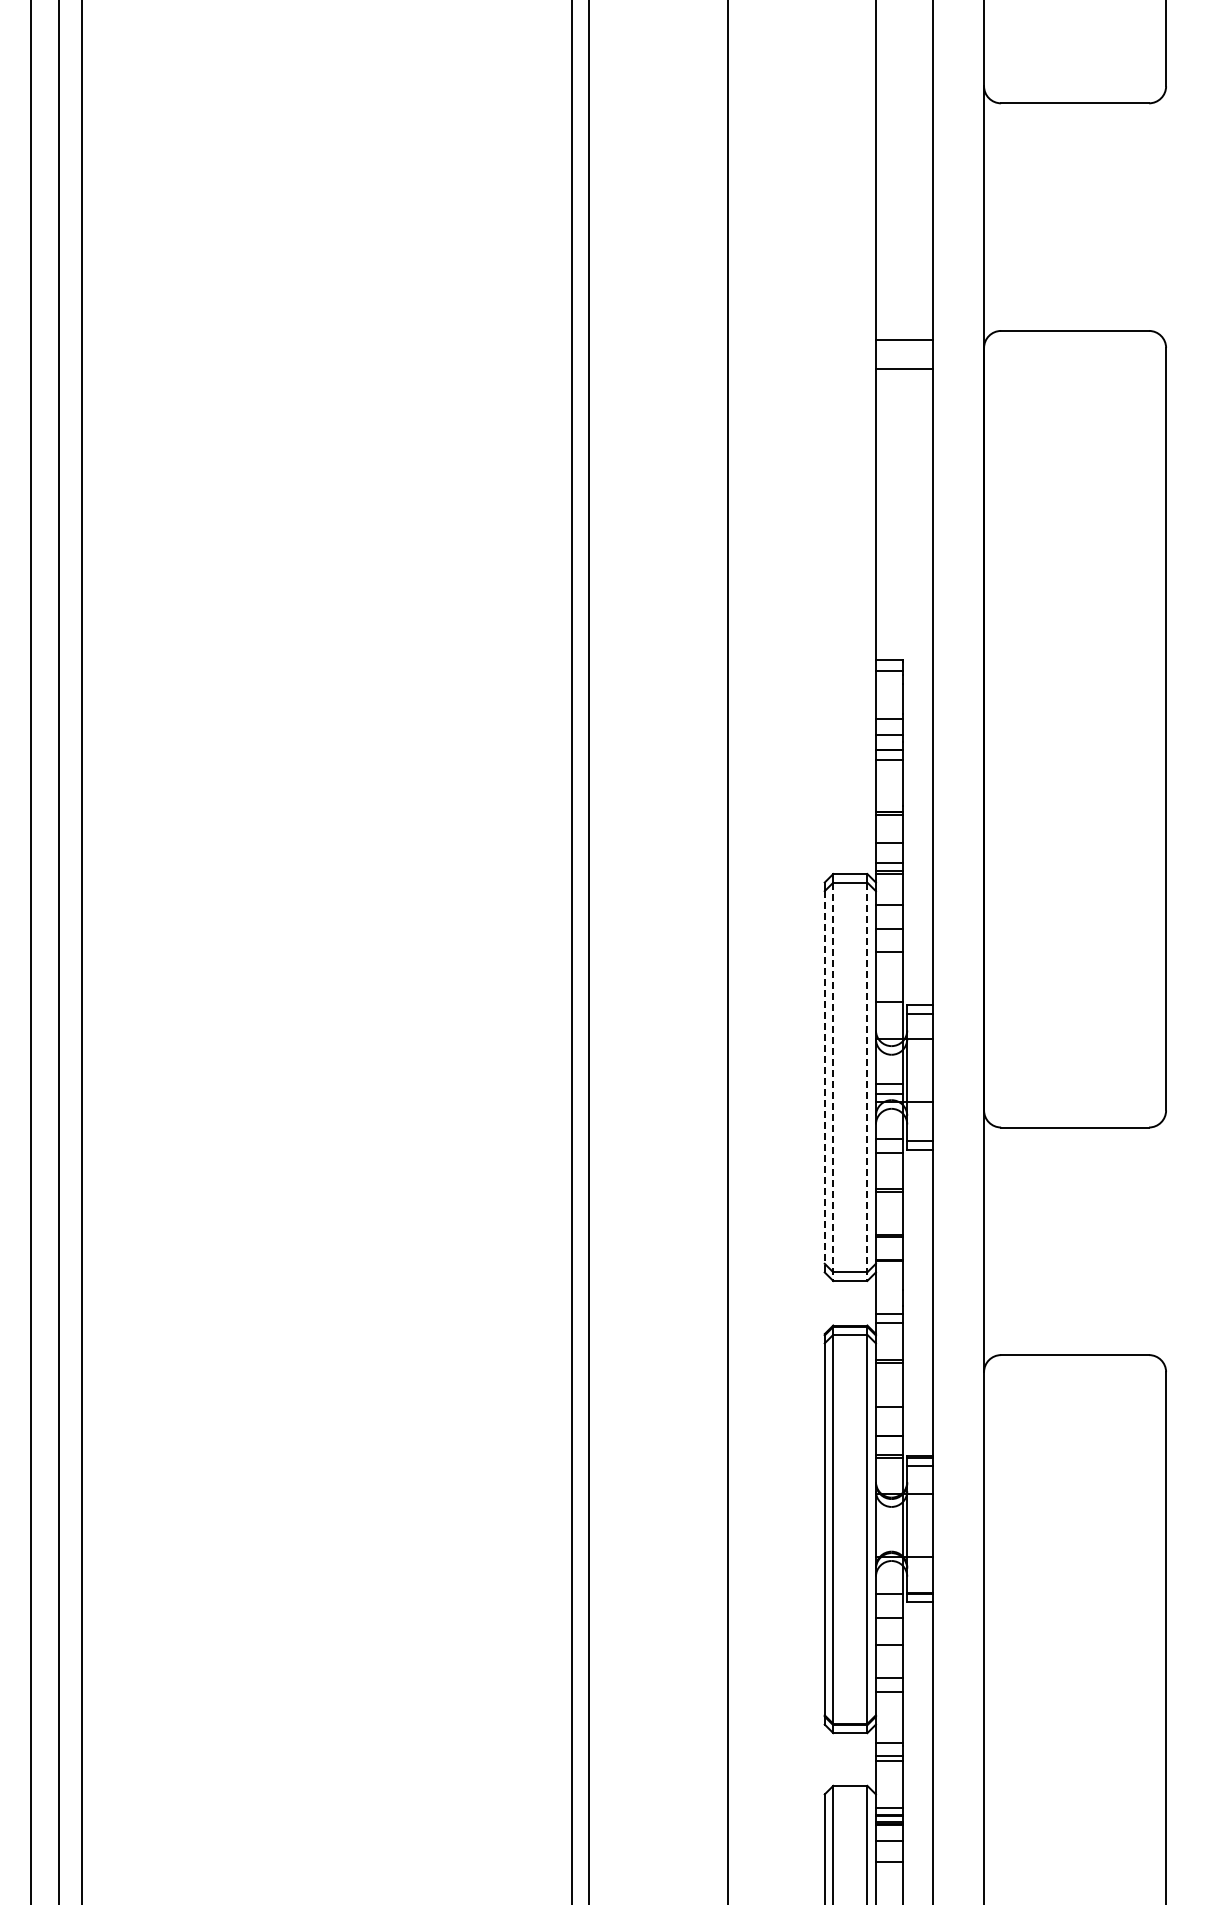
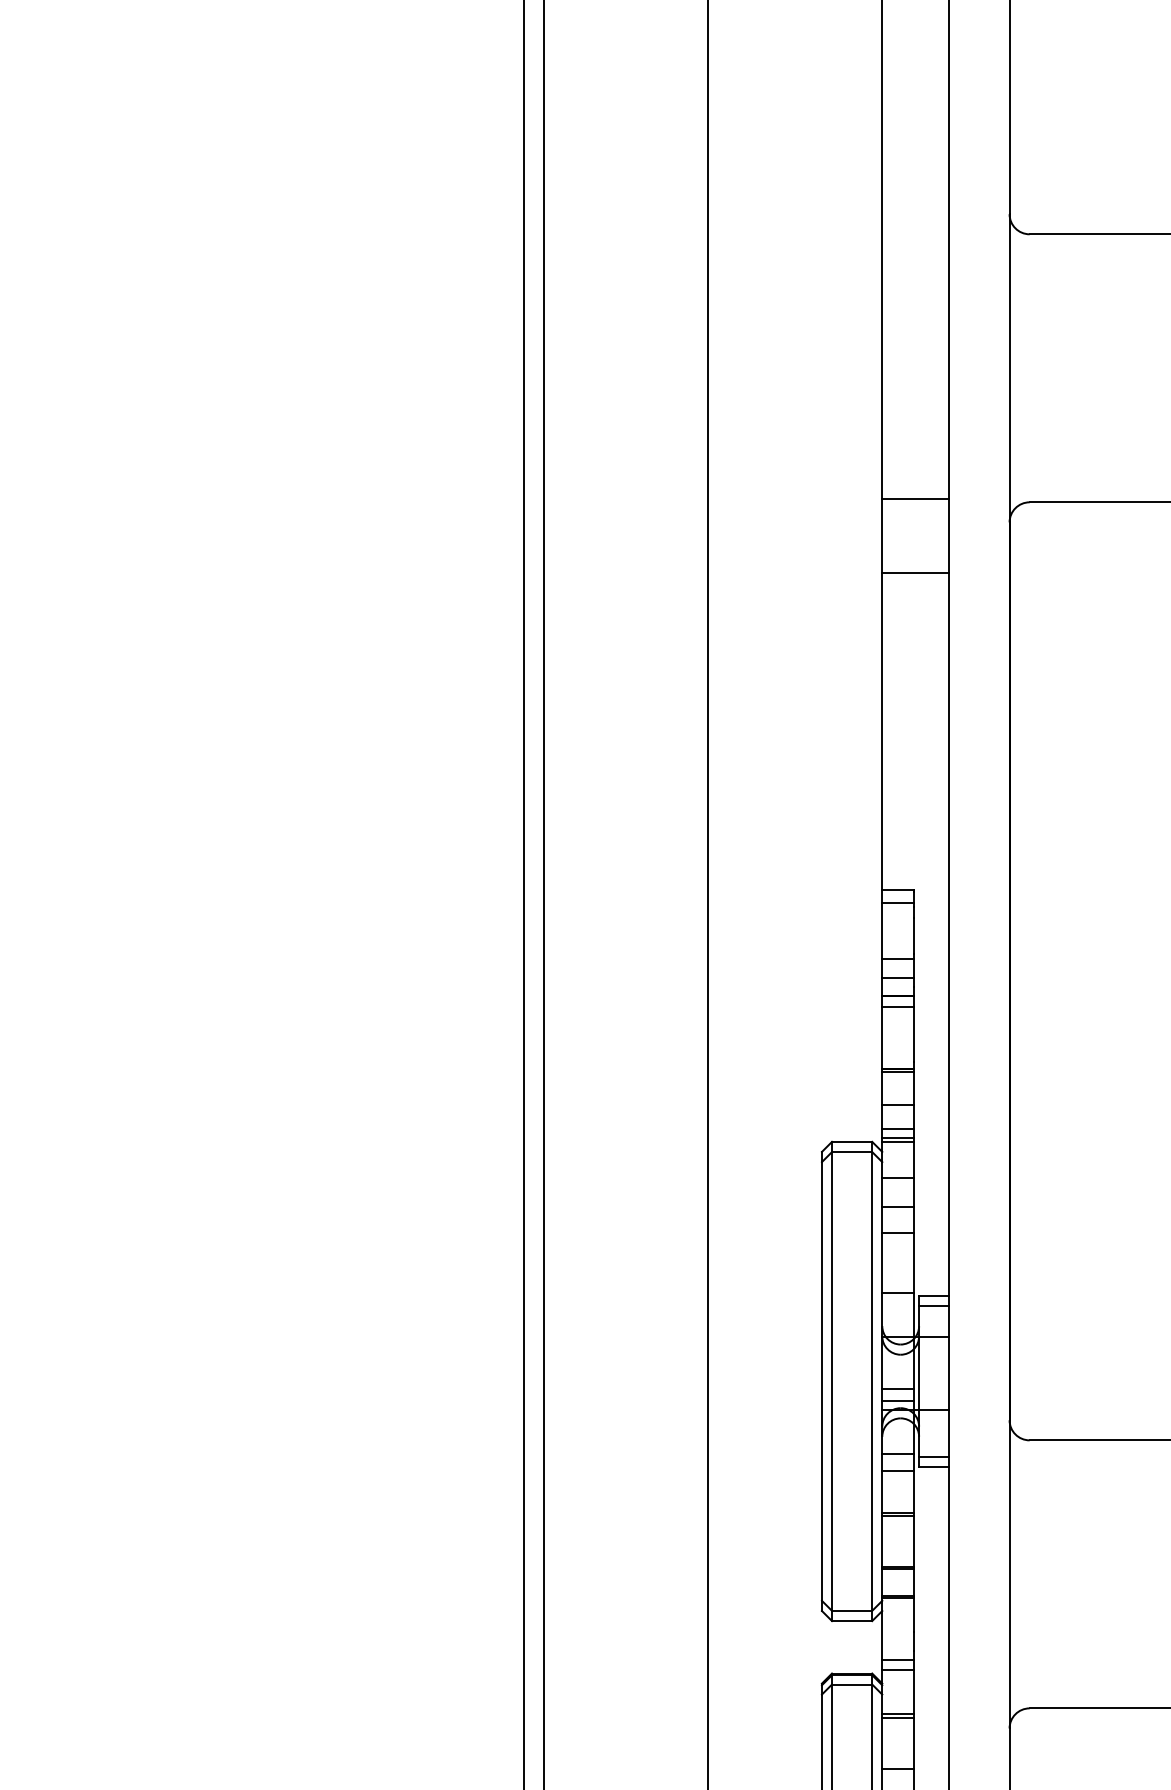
line: (903, 339) -> (914, 572), moved
line: (903, 369) -> (914, 499), moved
line: (824, 1081) -> (821, 1386), dashed -> solid
line: (833, 1082) -> (832, 1387), dashed -> solid
line: (867, 1082) -> (872, 1387), dashed -> solid

